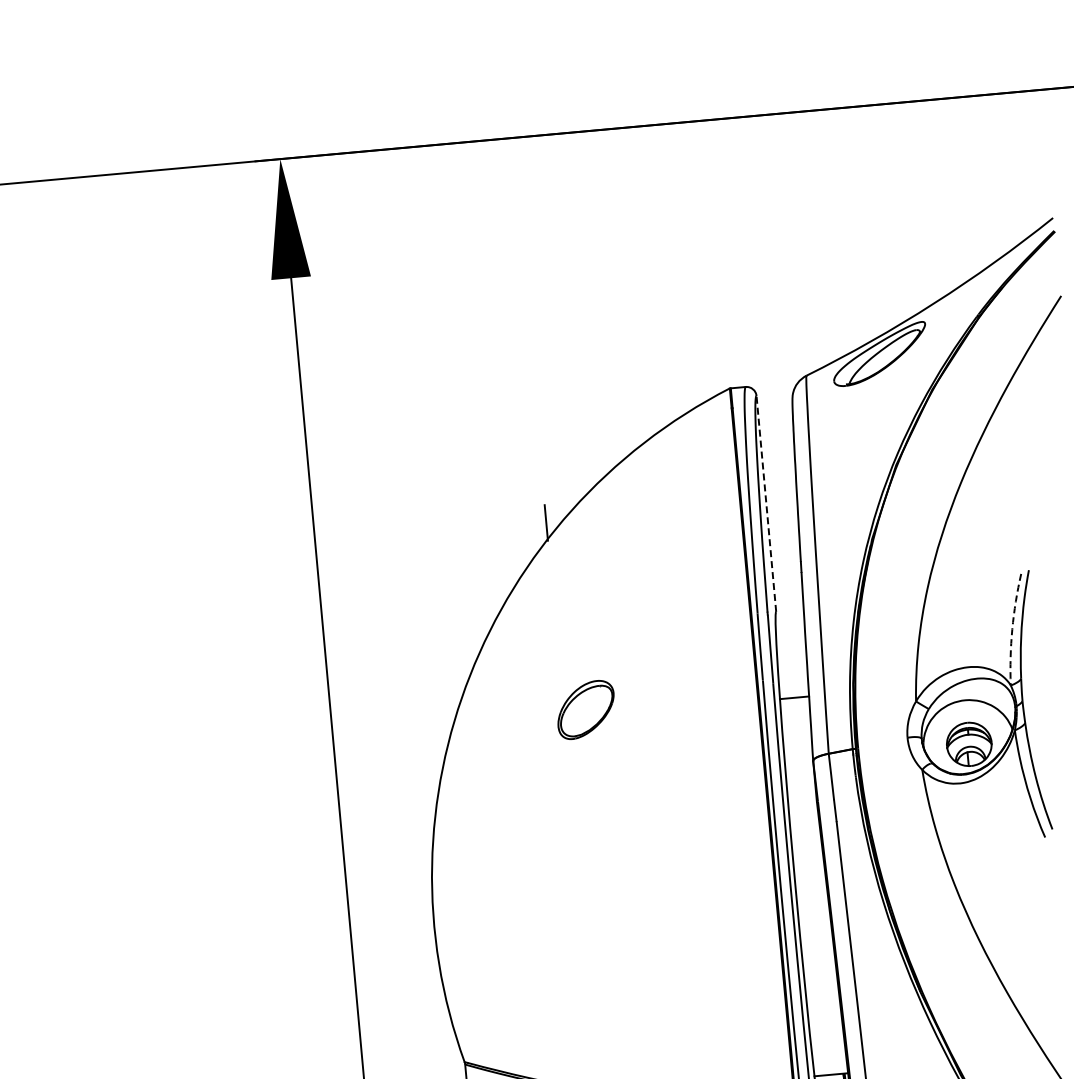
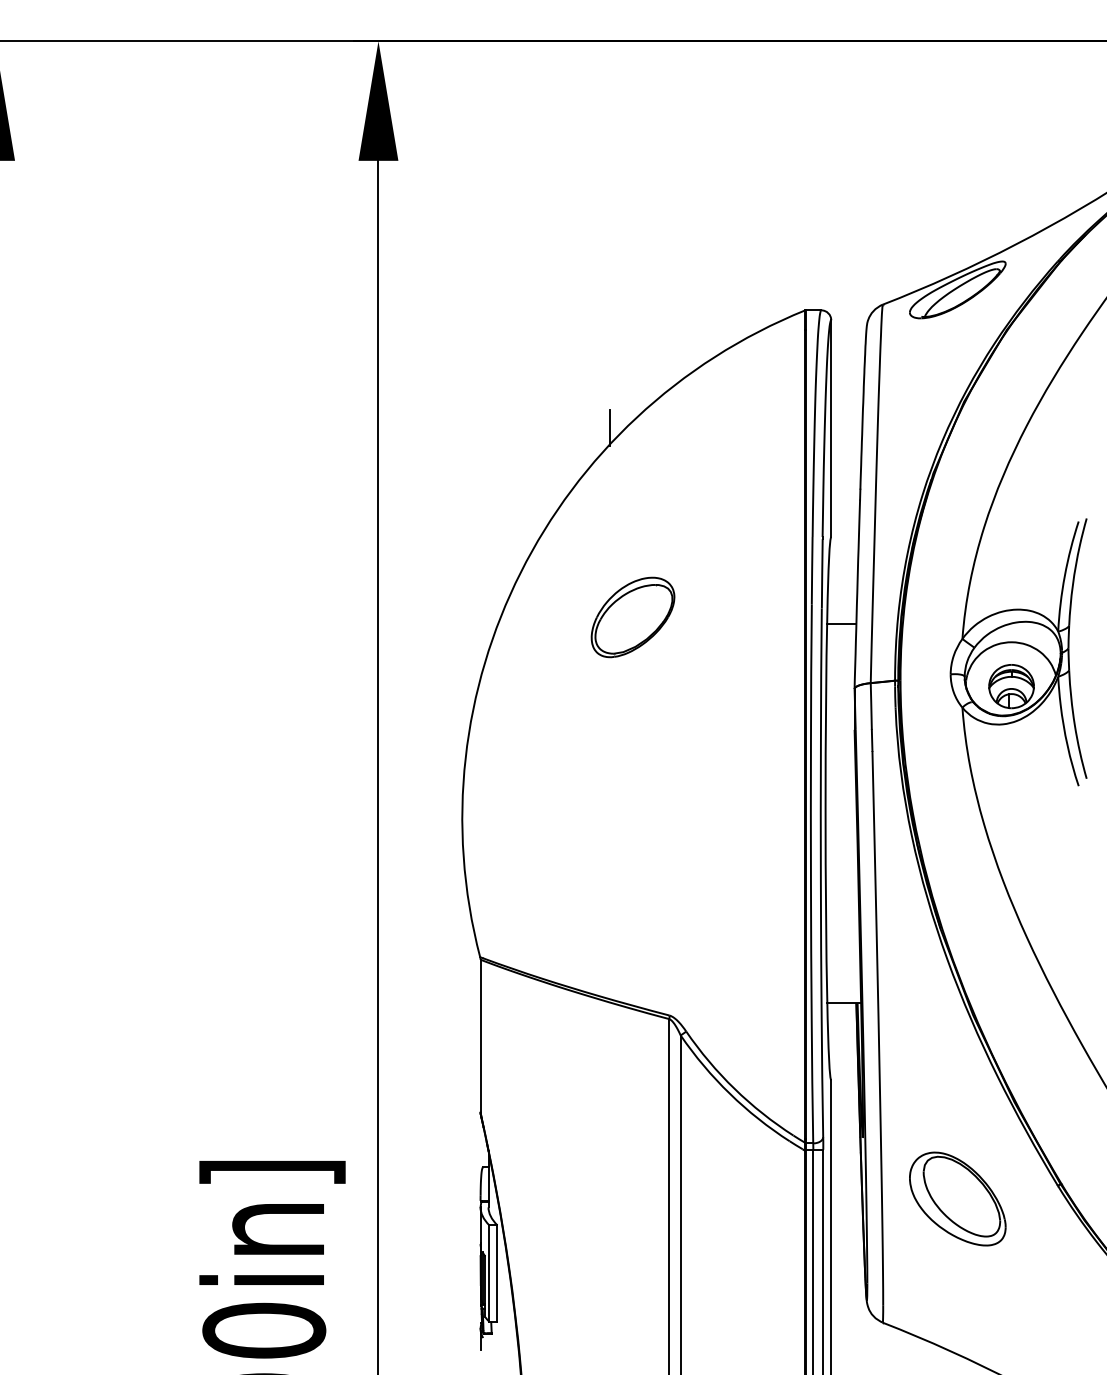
line: (766, 503) -> (831, 428), dashed -> solid
arc: (1011, 629) -> (1064, 575), dashed -> solid
part: (585, 709) -> (632, 617), size x1.43

